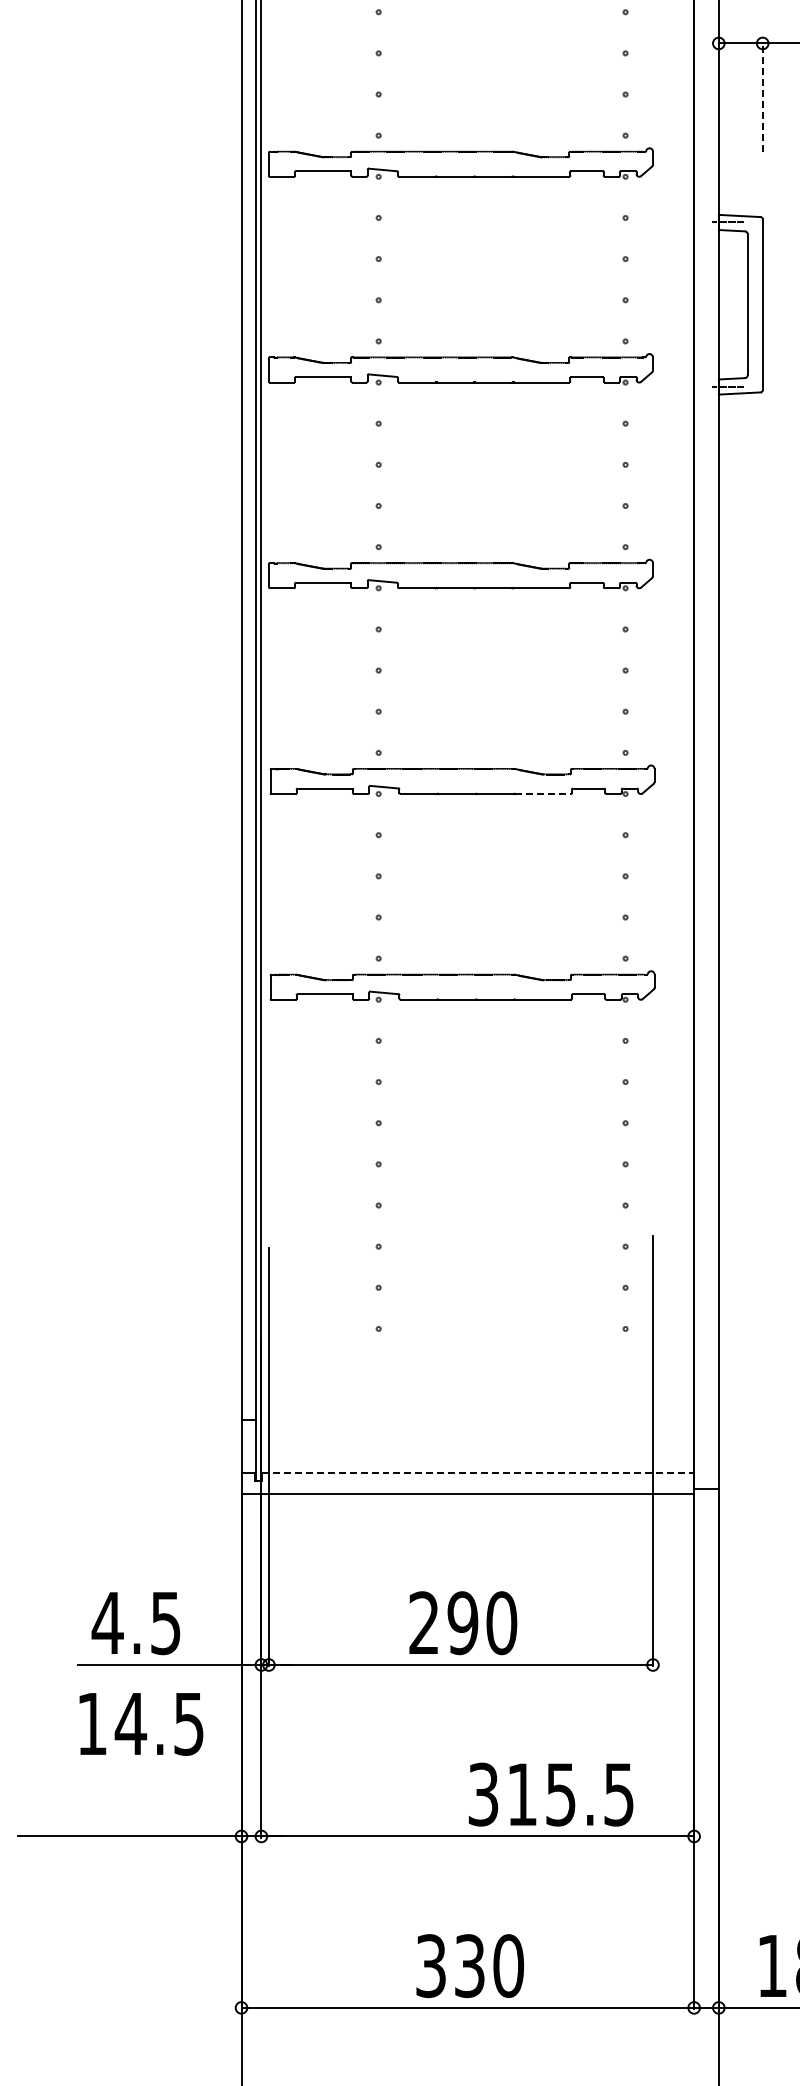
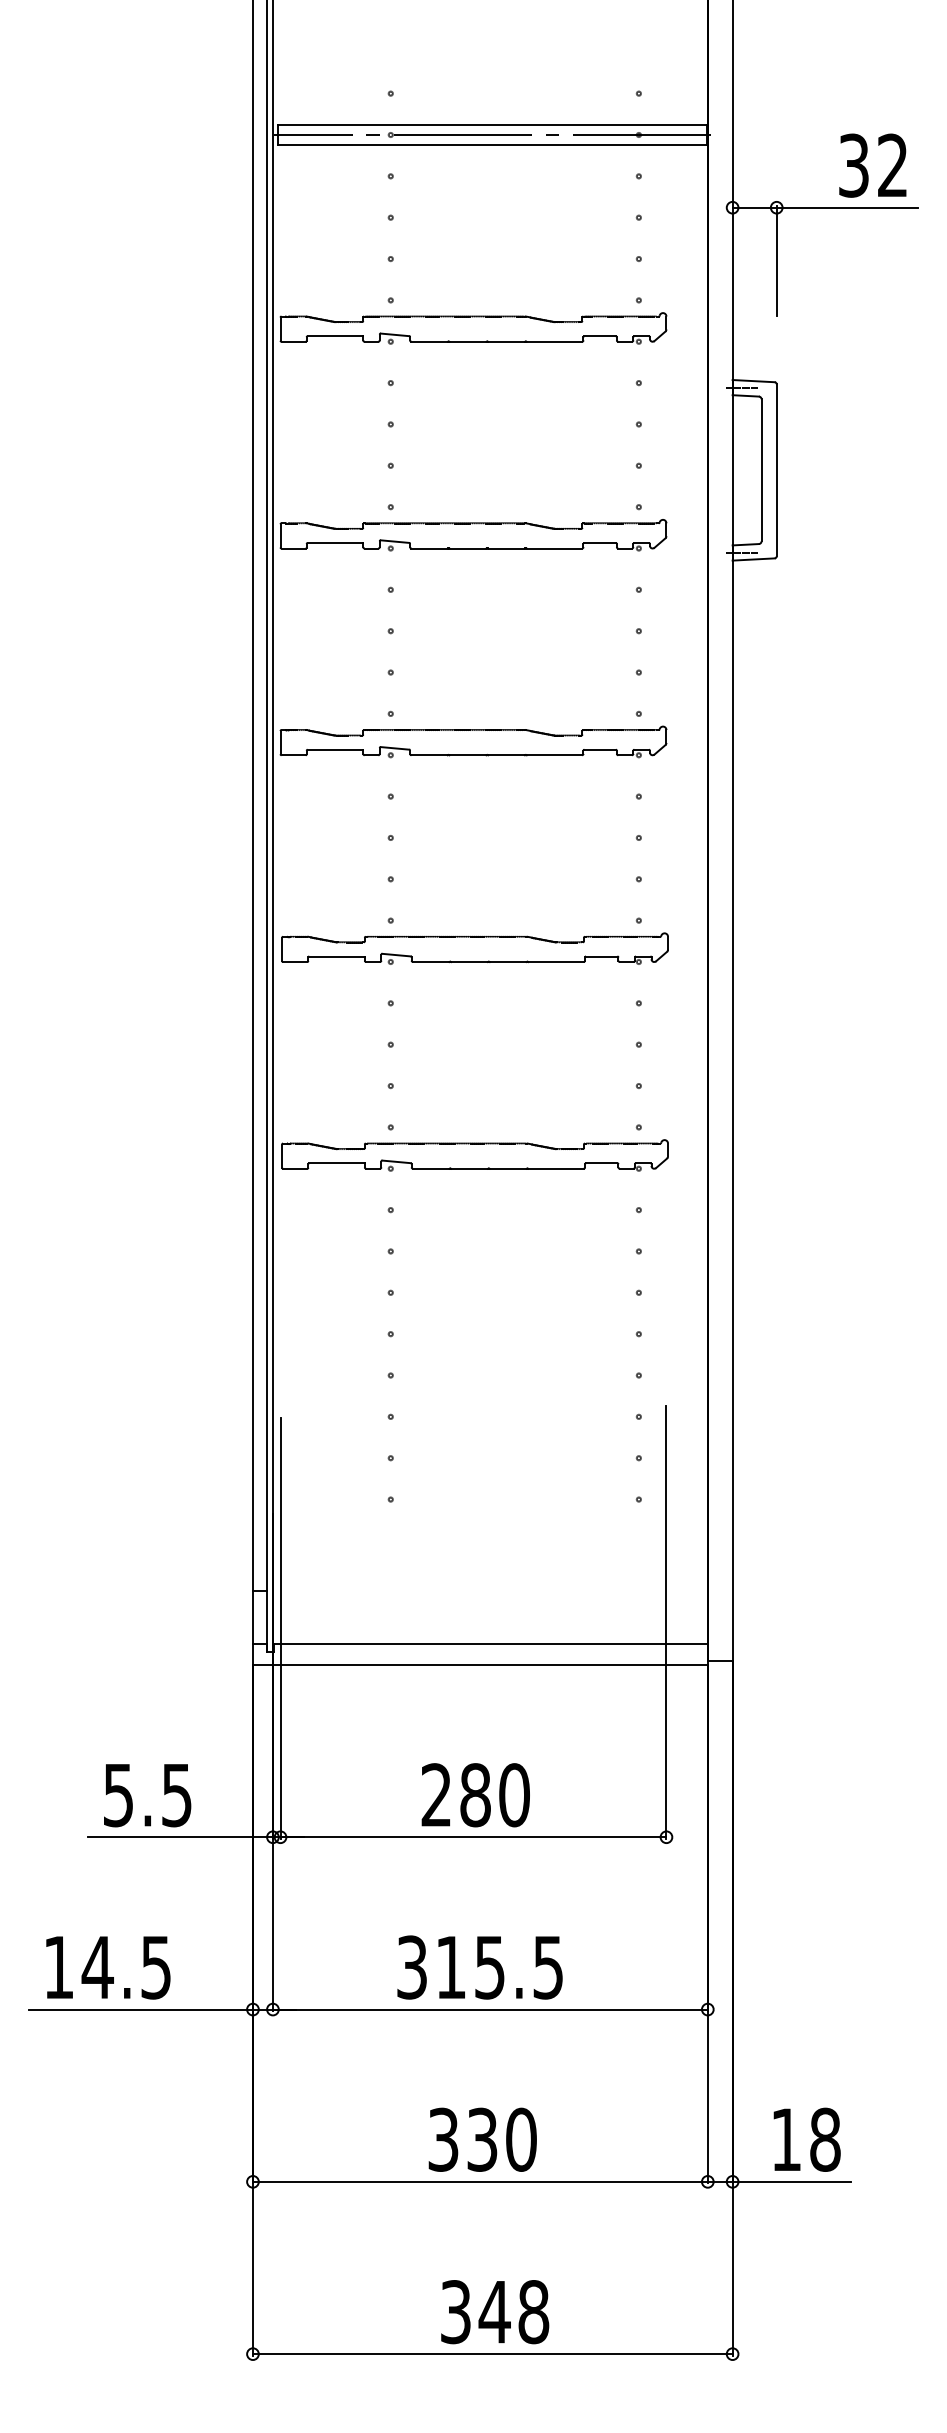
line: (762, 95) -> (776, 260), dashed -> solid
line: (542, 794) -> (555, 962), dashed -> solid
line: (478, 1473) -> (491, 1644), dashed -> solid
text: (107, 1623) -> (118, 1795), 4.5 -> 5.5
text: (462, 1623) -> (475, 1795), 290 -> 280
text: (141, 1723) -> (108, 1967), moved
text: (550, 1794) -> (479, 1967), moved

